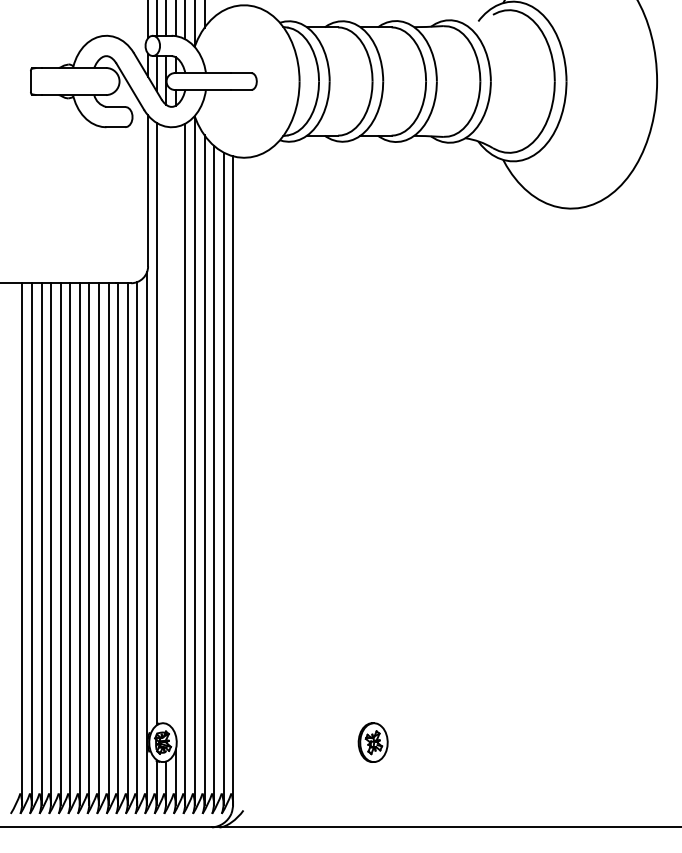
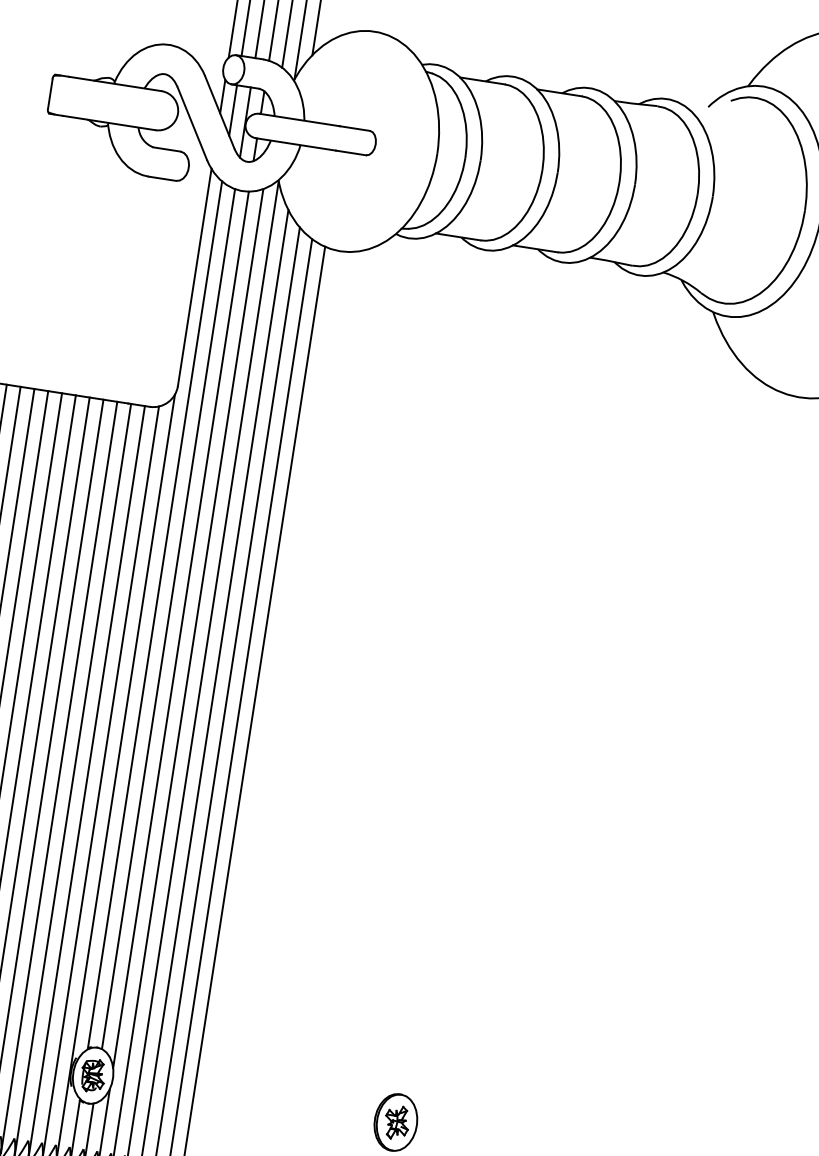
line: (166, 424) -> (169, 618), added
line: (175, 430) -> (180, 628), added

